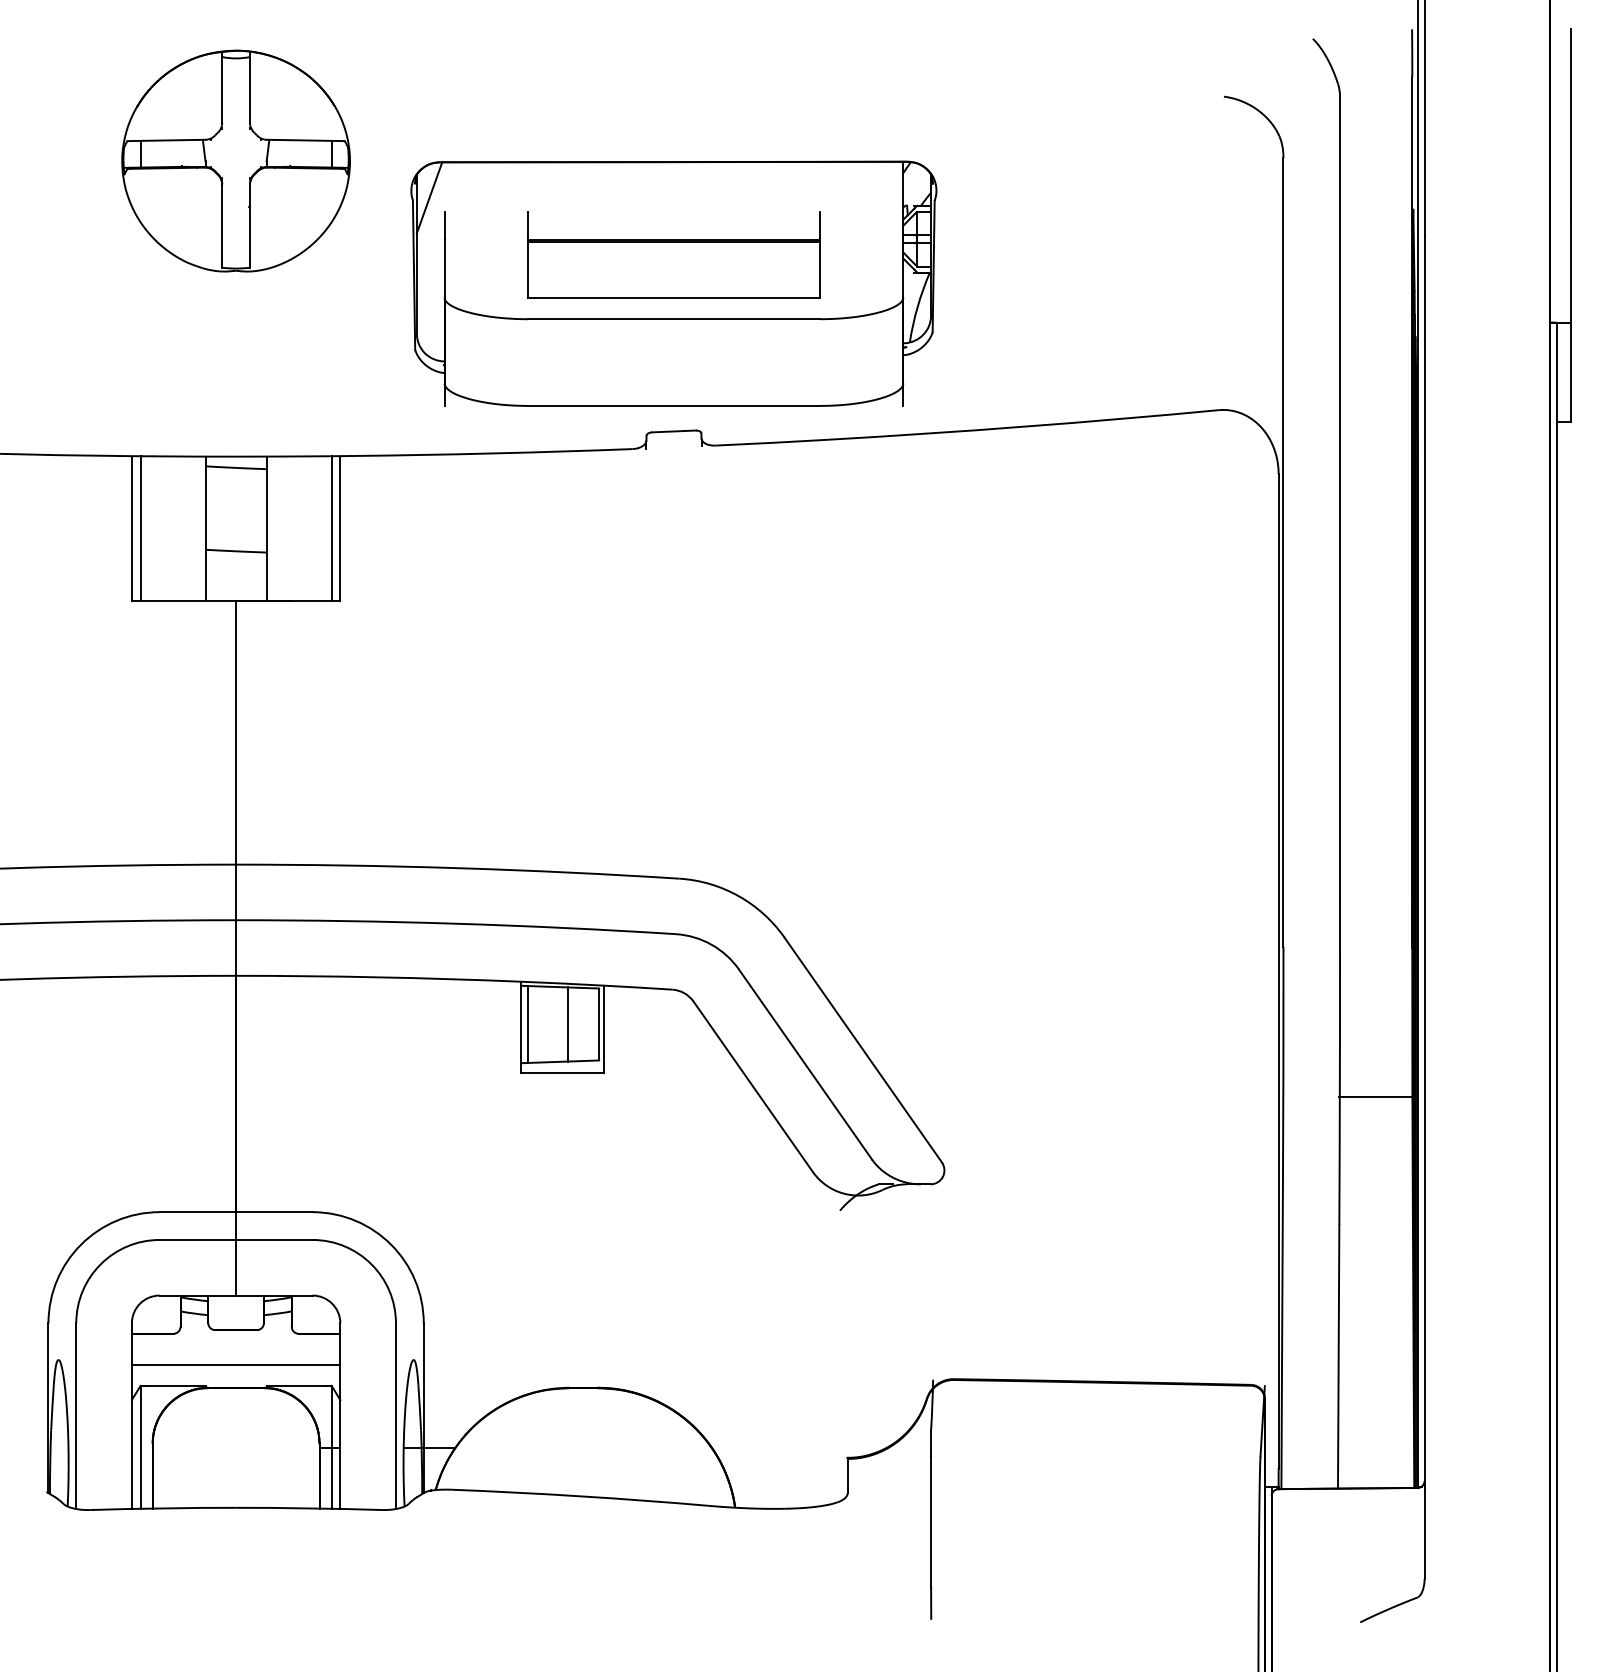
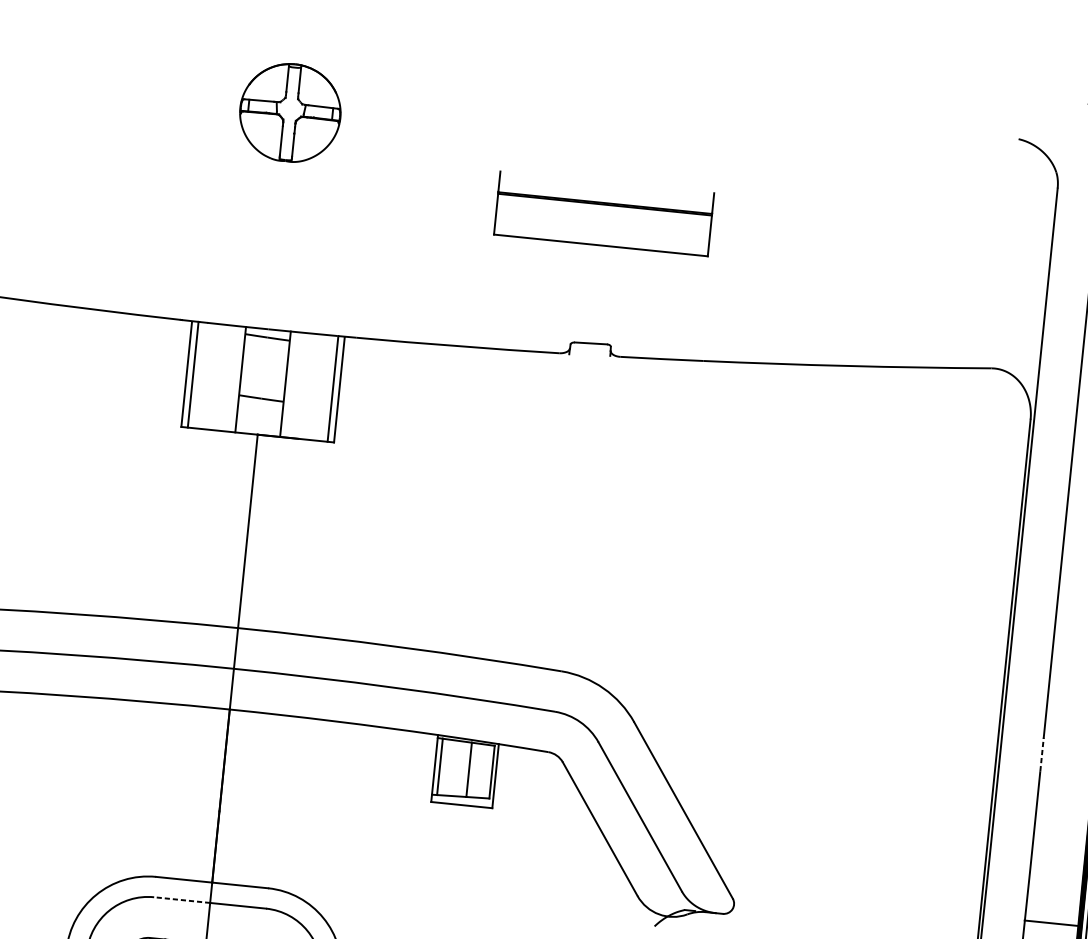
part: (235, 160) -> (290, 112), size x0.6
part: (673, 283) -> (601, 235), removed
line: (1340, 925) -> (1042, 754), solid -> dashed
line: (1375, 1096) -> (1051, 922), moved
line: (197, 1239) -> (181, 899), solid -> dashed

